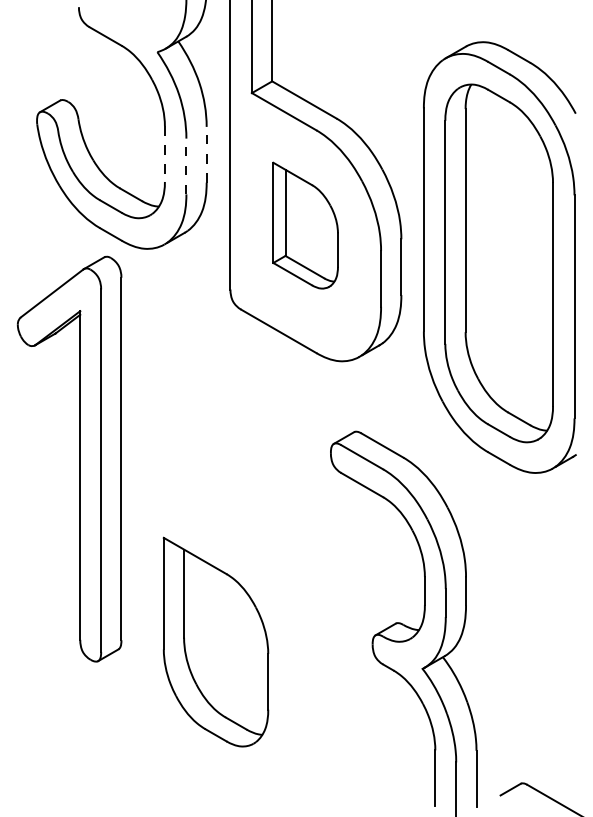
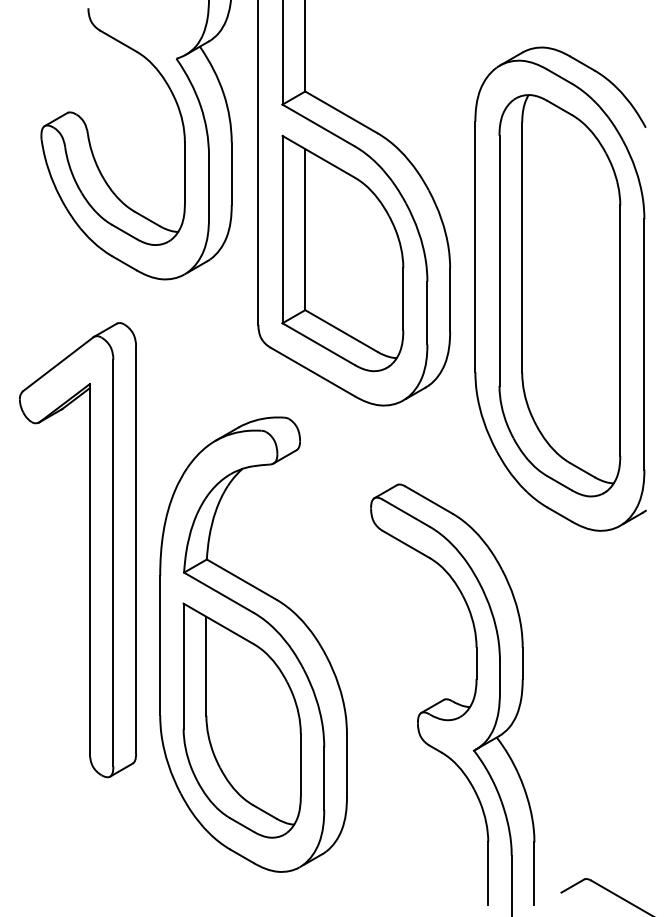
line: (164, 154) -> (184, 173), dashed -> solid
line: (206, 154) -> (231, 173), dashed -> solid
line: (186, 166) -> (209, 187), dashed -> solid
part: (305, 225) -> (342, 253), size x1.67
part: (79, 458) -> (89, 549), moved
part: (226, 574) -> (253, 644), added

